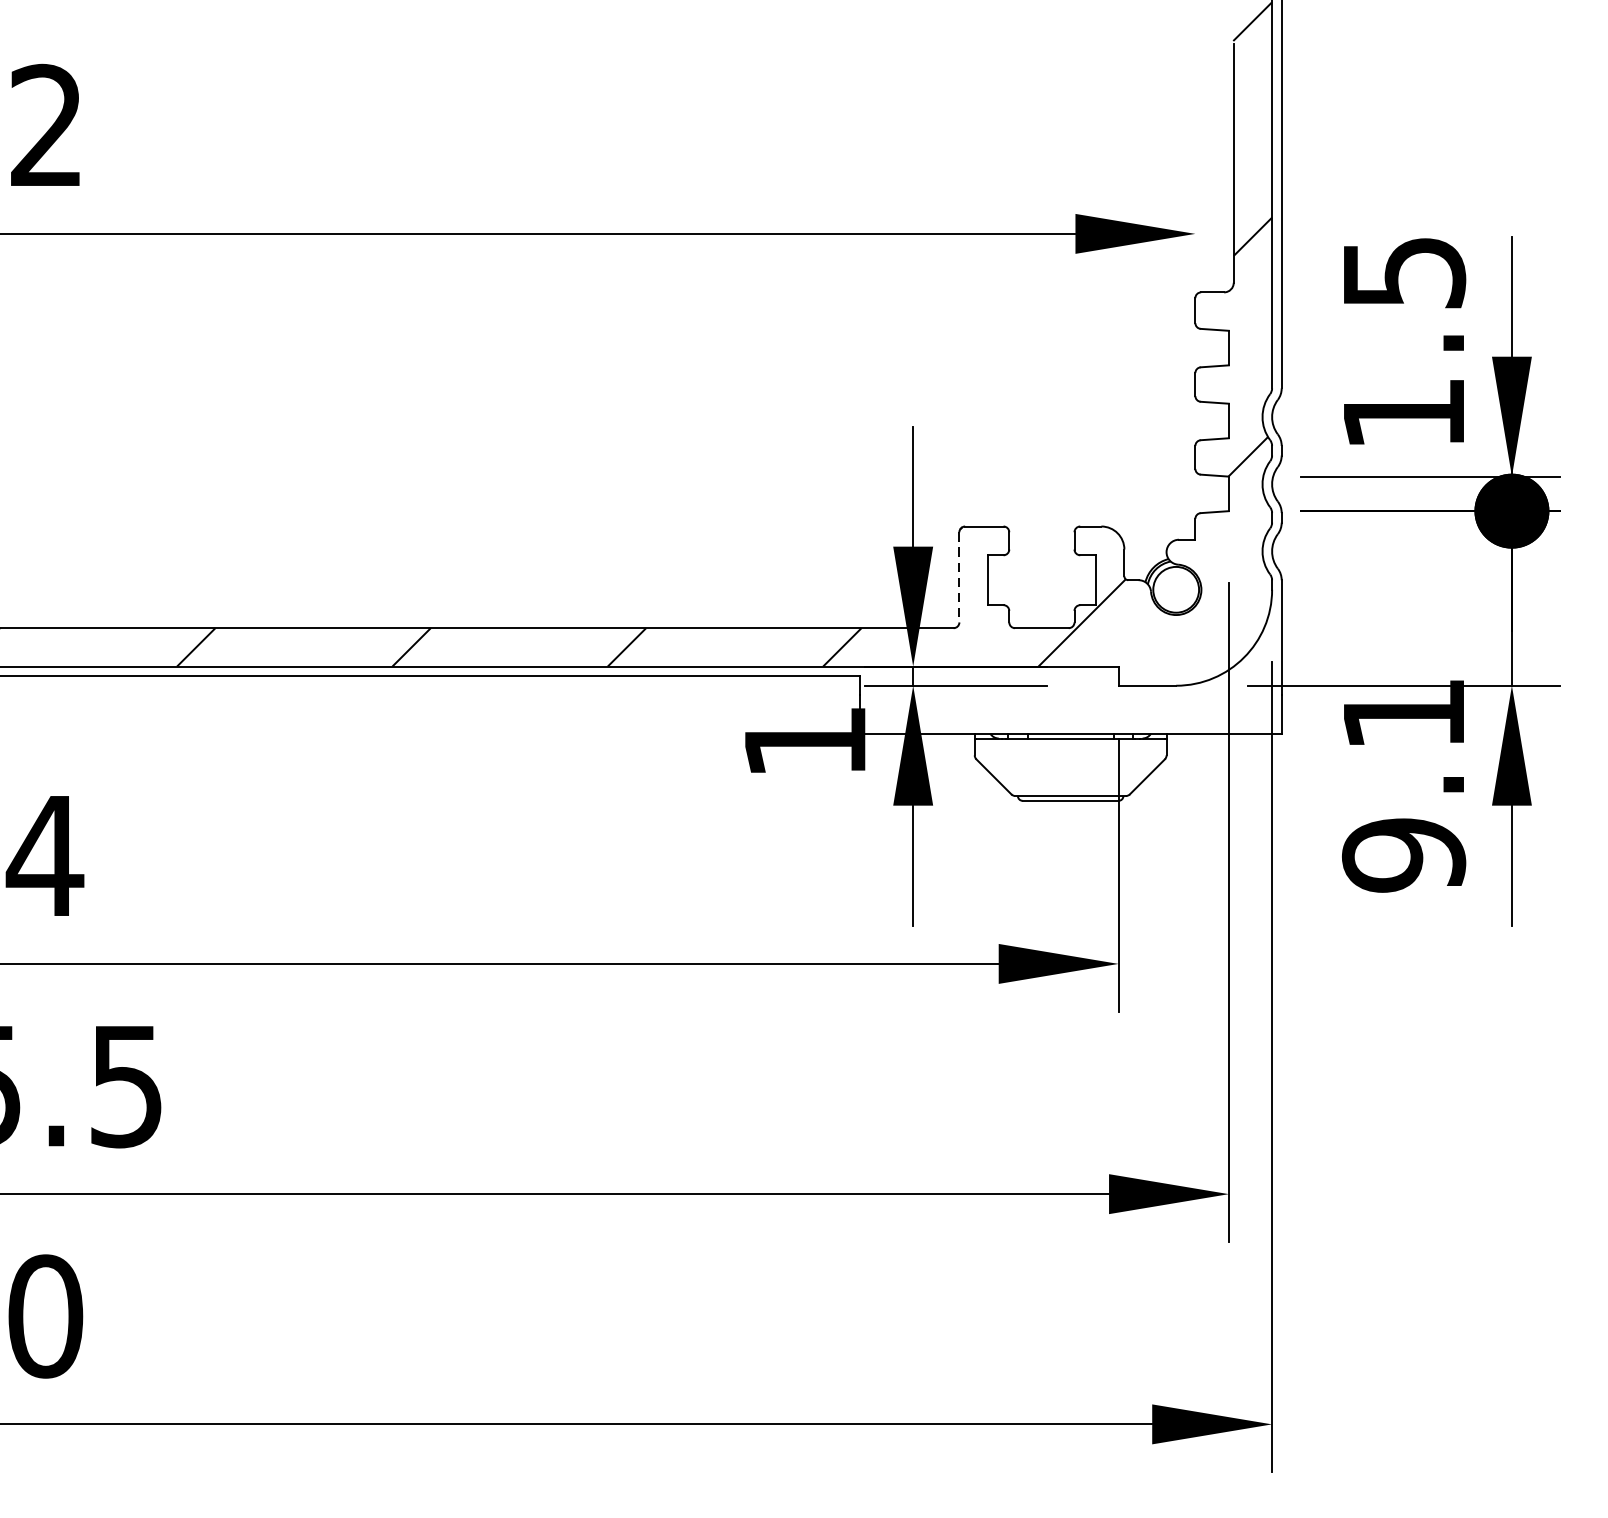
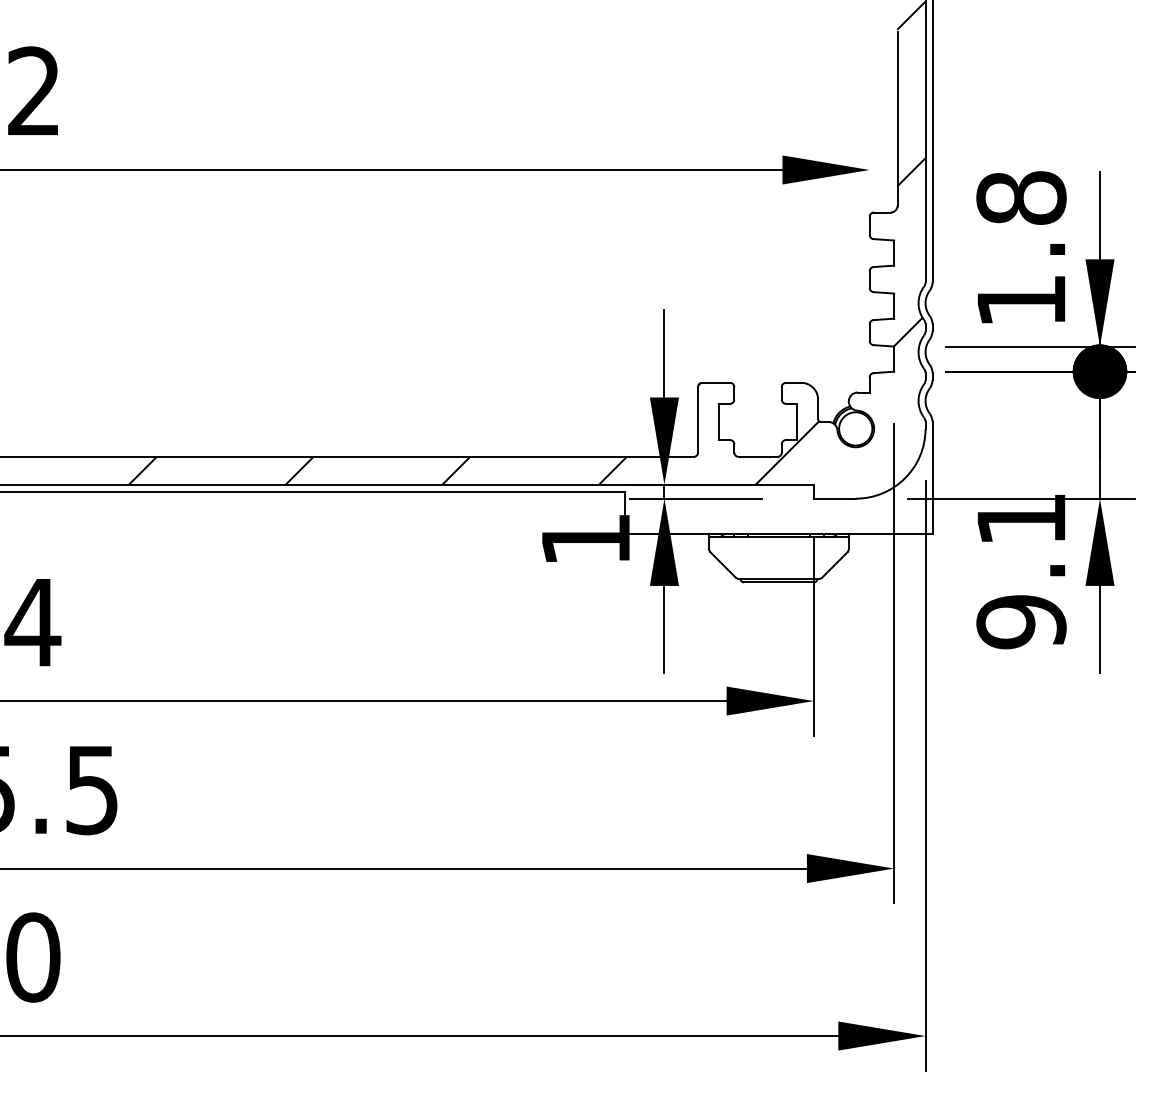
text: (1404, 271) -> (1021, 197), 1.5 -> 1.8
line: (960, 576) -> (698, 419), dashed -> solid

